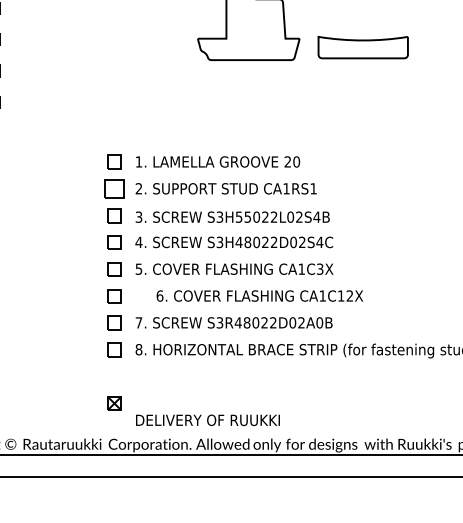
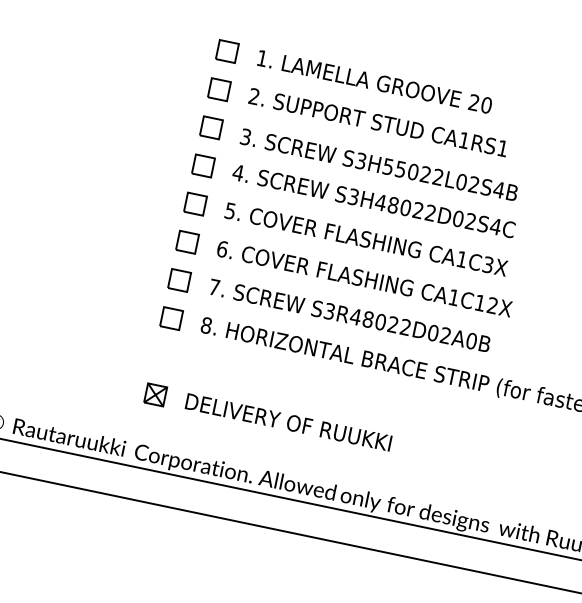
part: (114, 188) -> (219, 88), size x0.71
text: (259, 295) -> (364, 278), moved
text: (207, 419) -> (288, 421), moved

